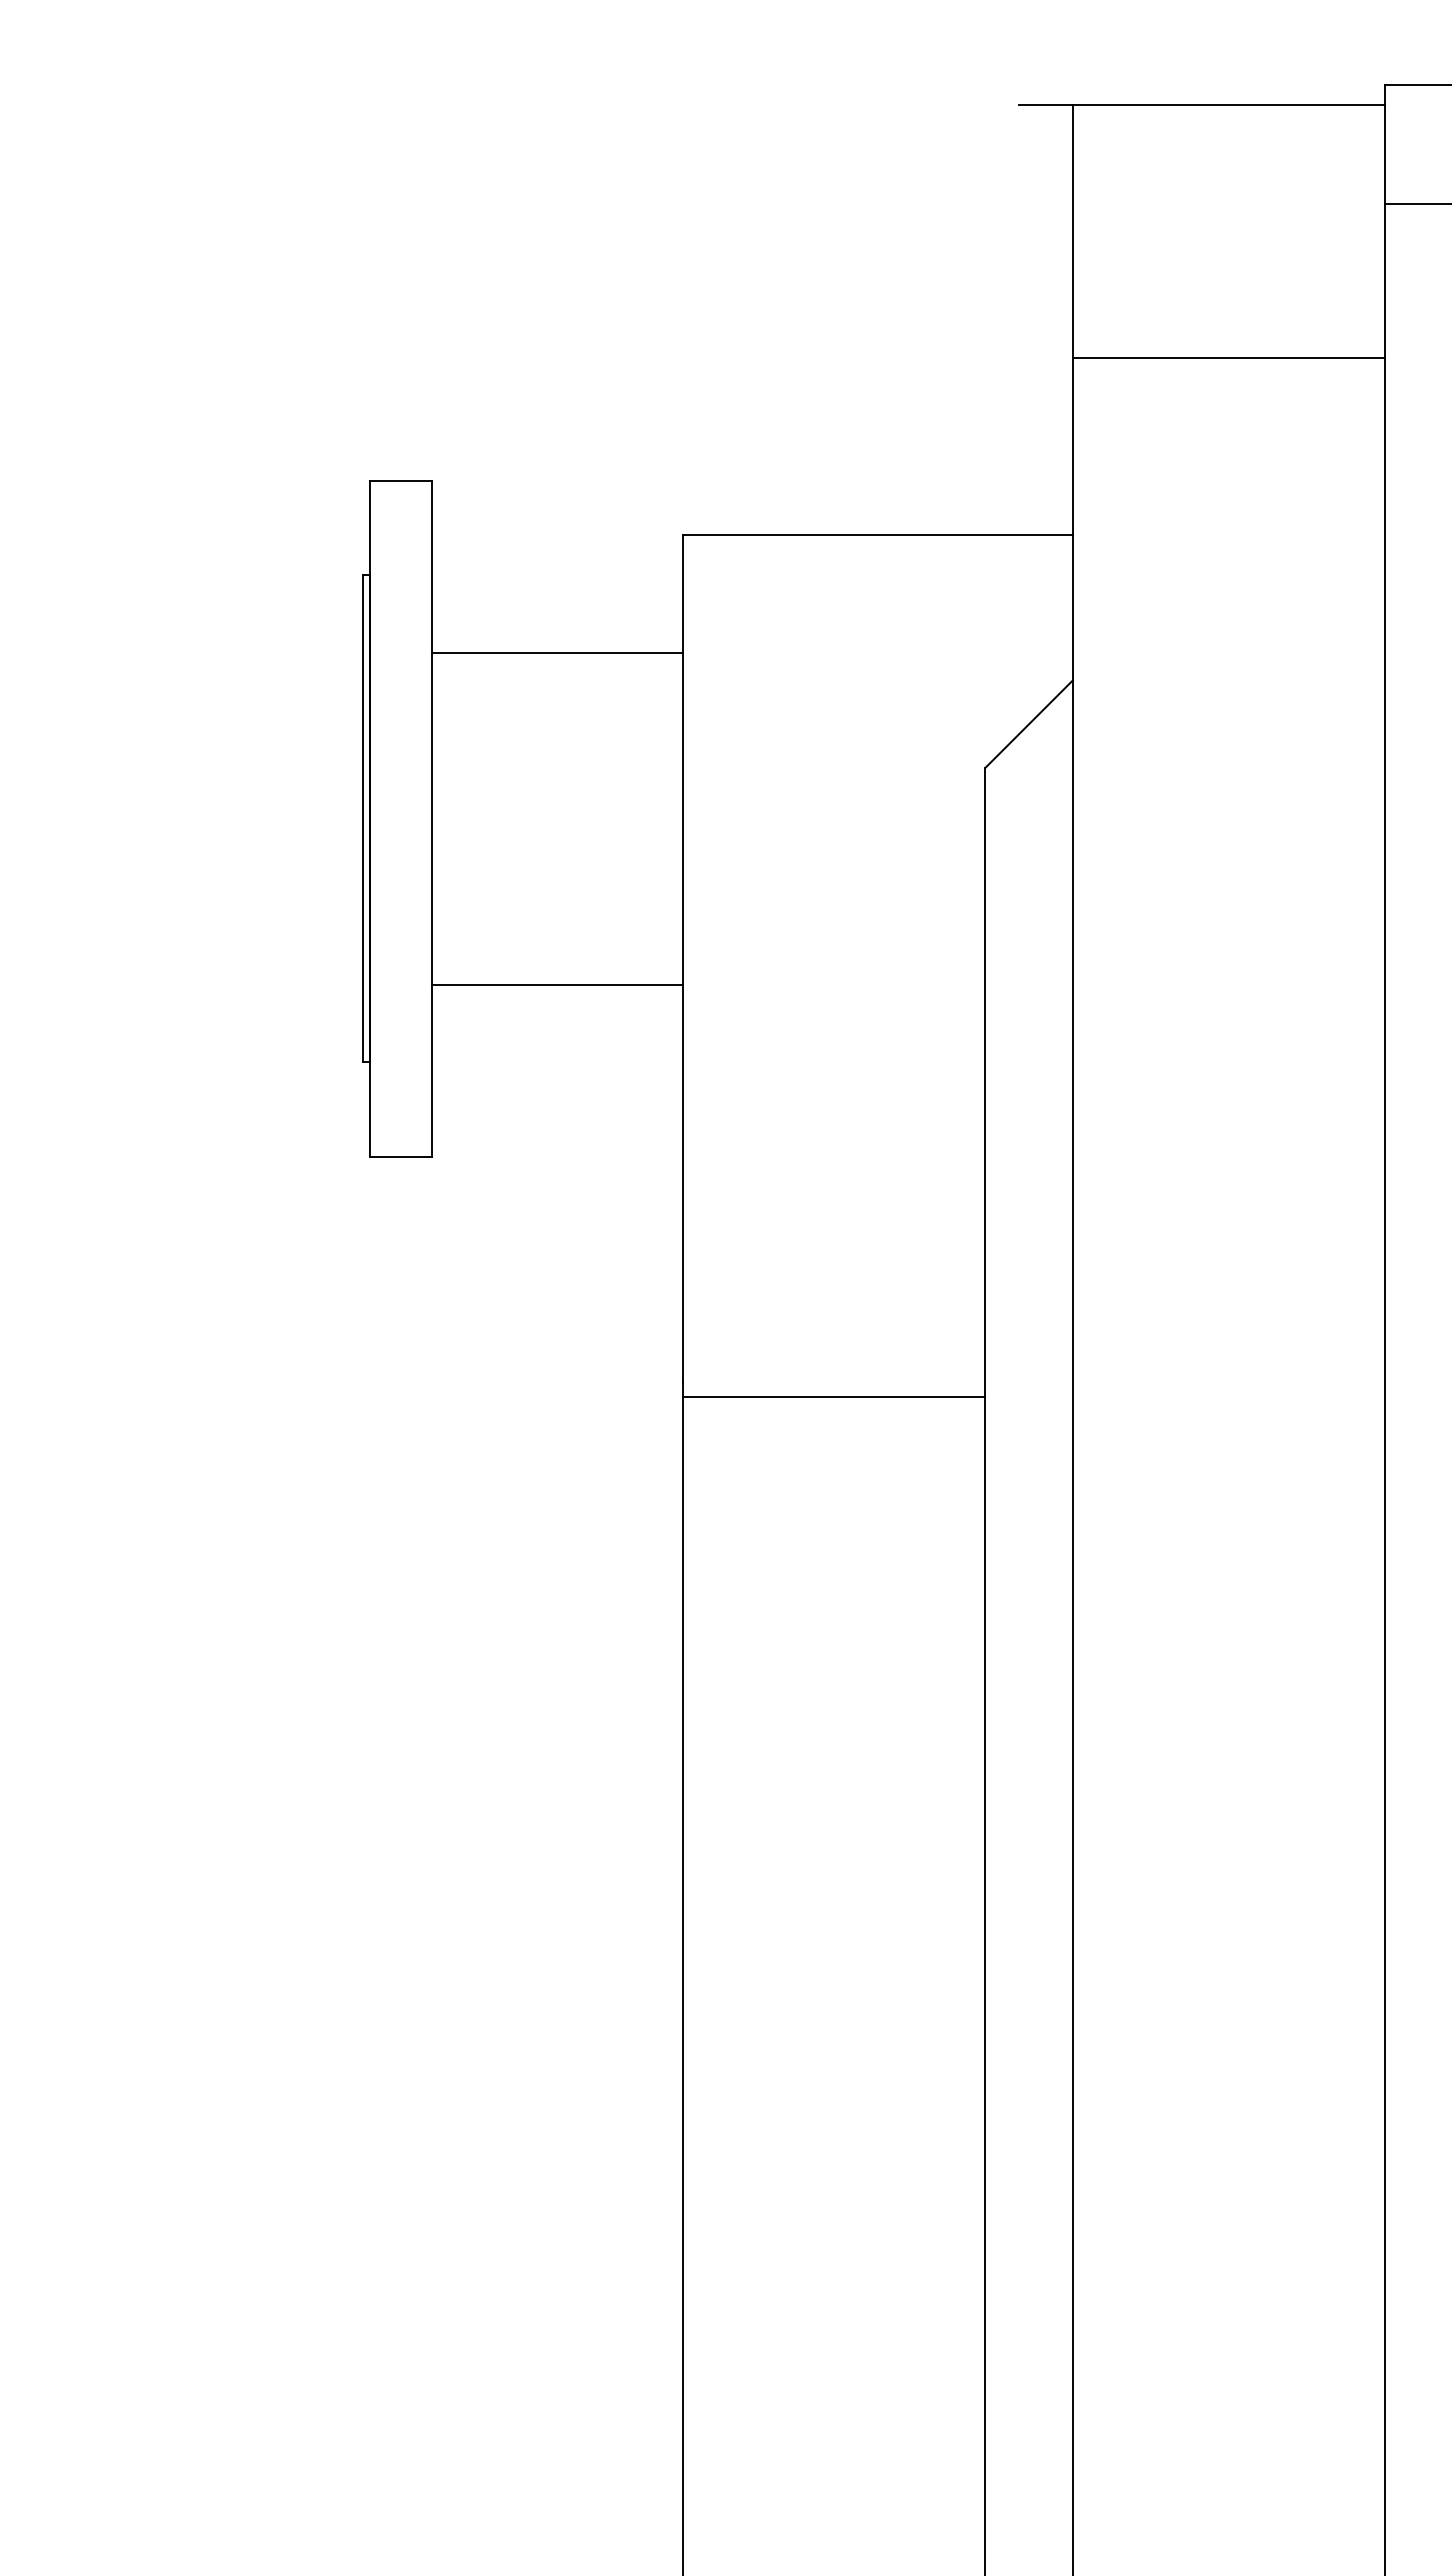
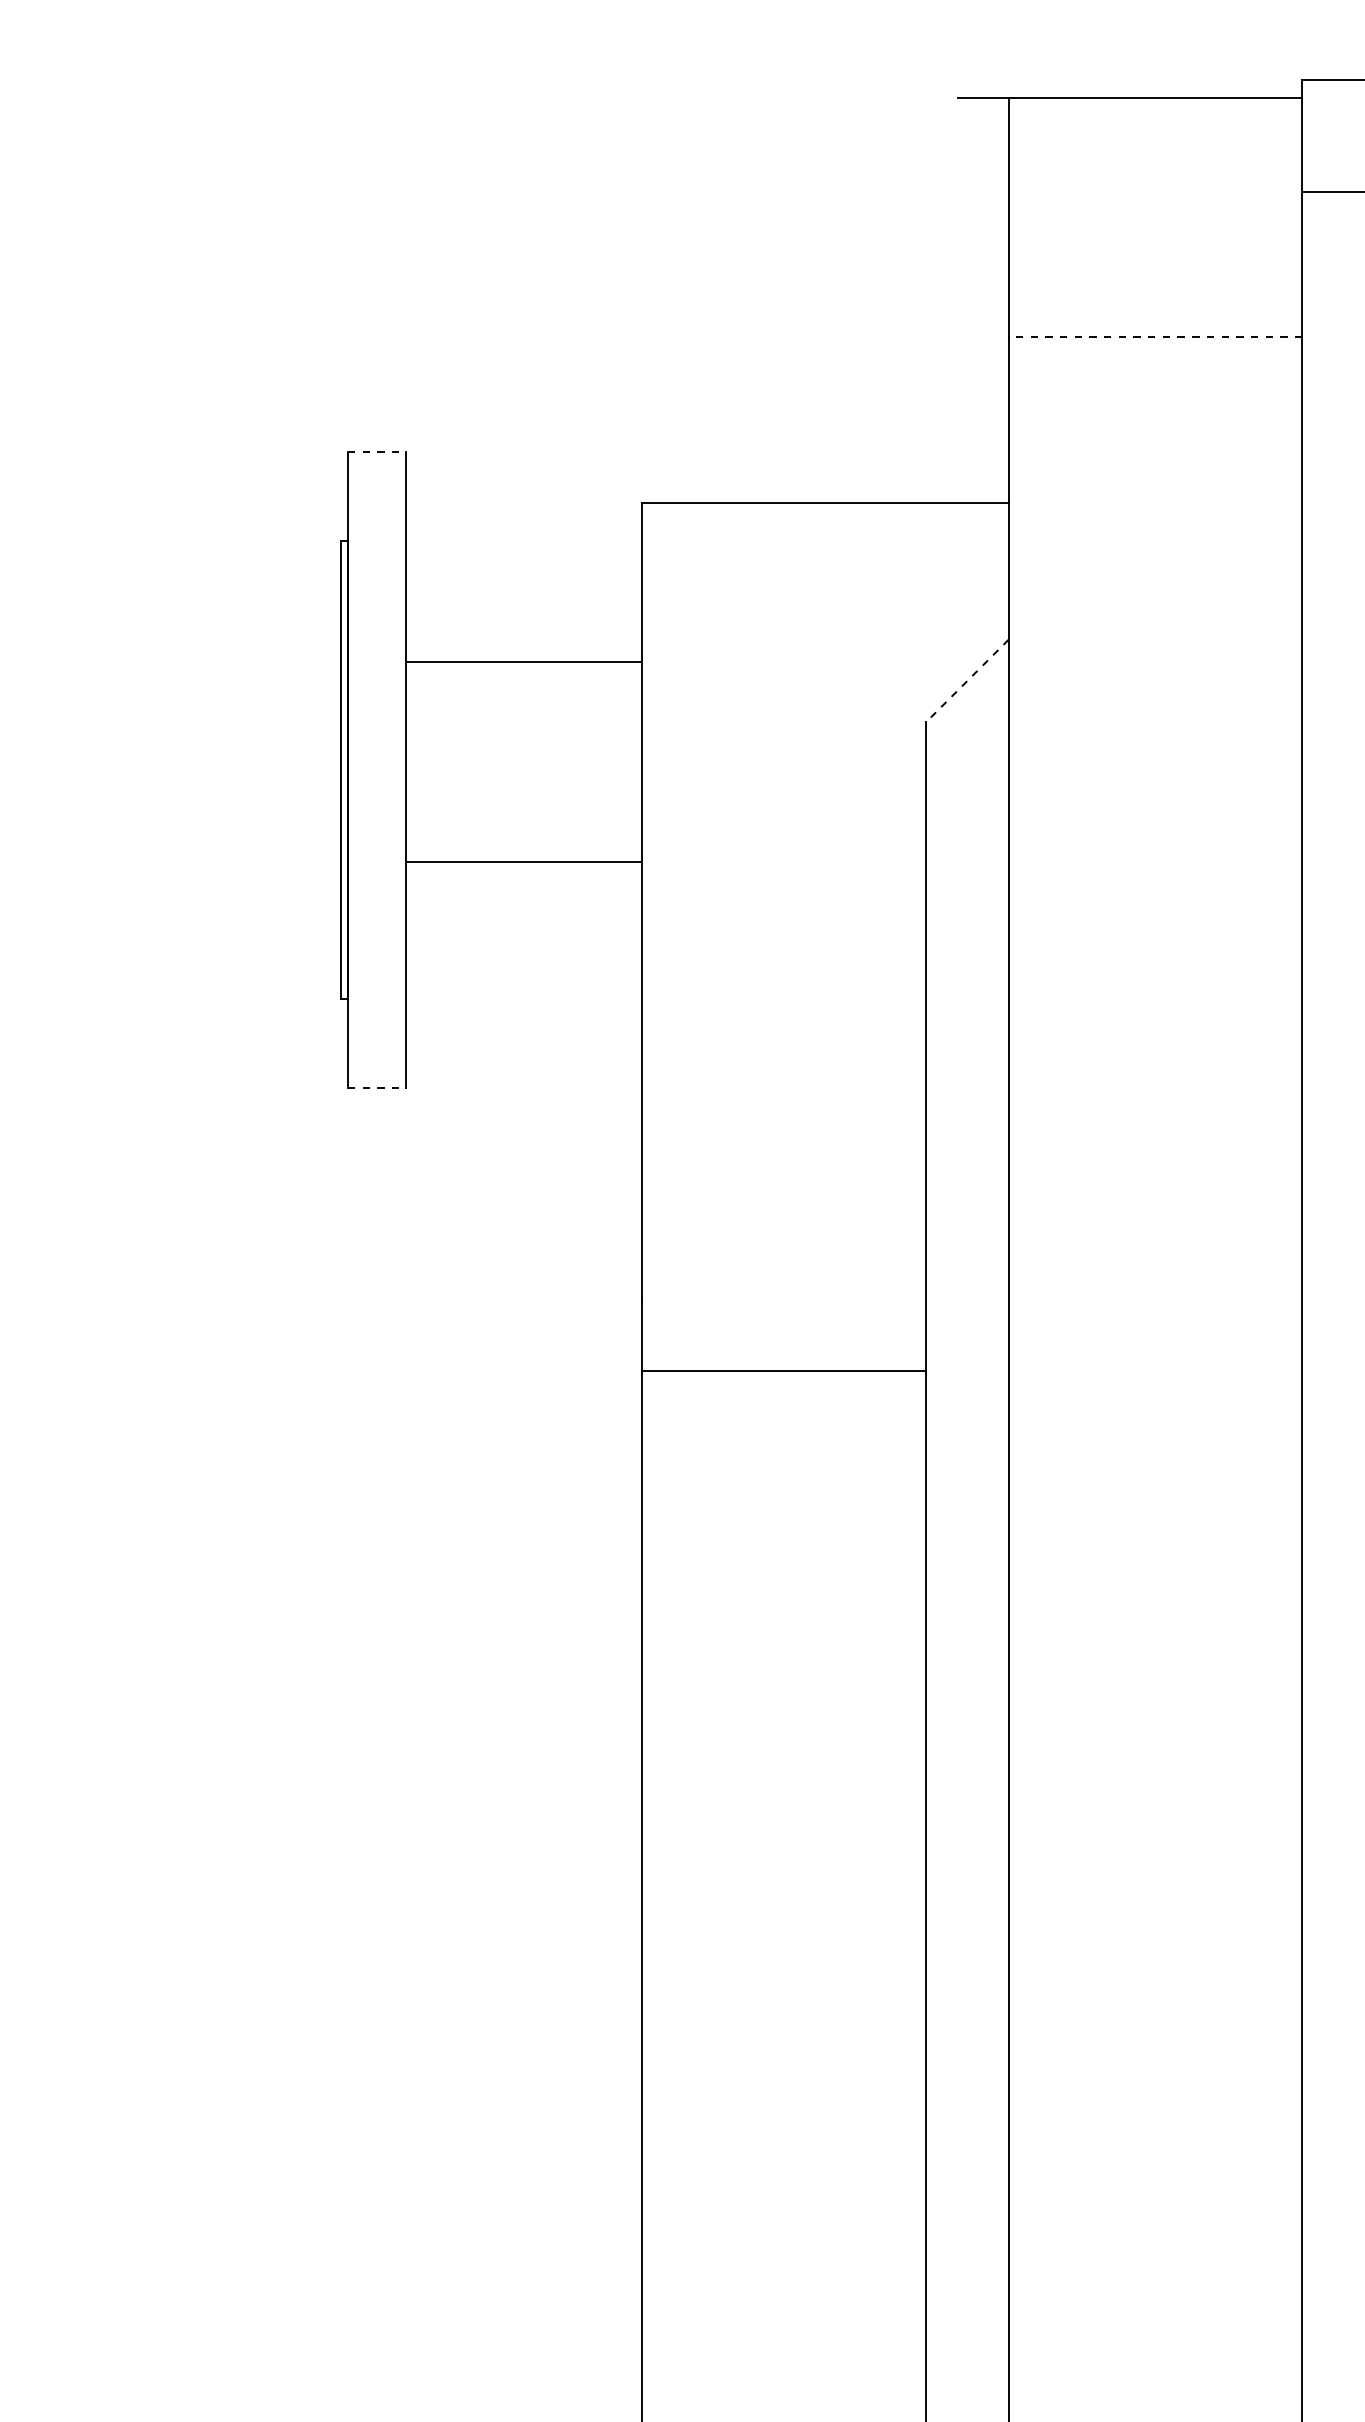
line: (1228, 358) -> (1154, 337), solid -> dashed
line: (400, 480) -> (376, 451), solid -> dashed
line: (557, 652) -> (524, 661), moved
line: (1028, 724) -> (966, 681), solid -> dashed
line: (557, 984) -> (524, 861), moved
line: (400, 1156) -> (376, 1087), solid -> dashed
line: (834, 1396) -> (784, 1371), moved

